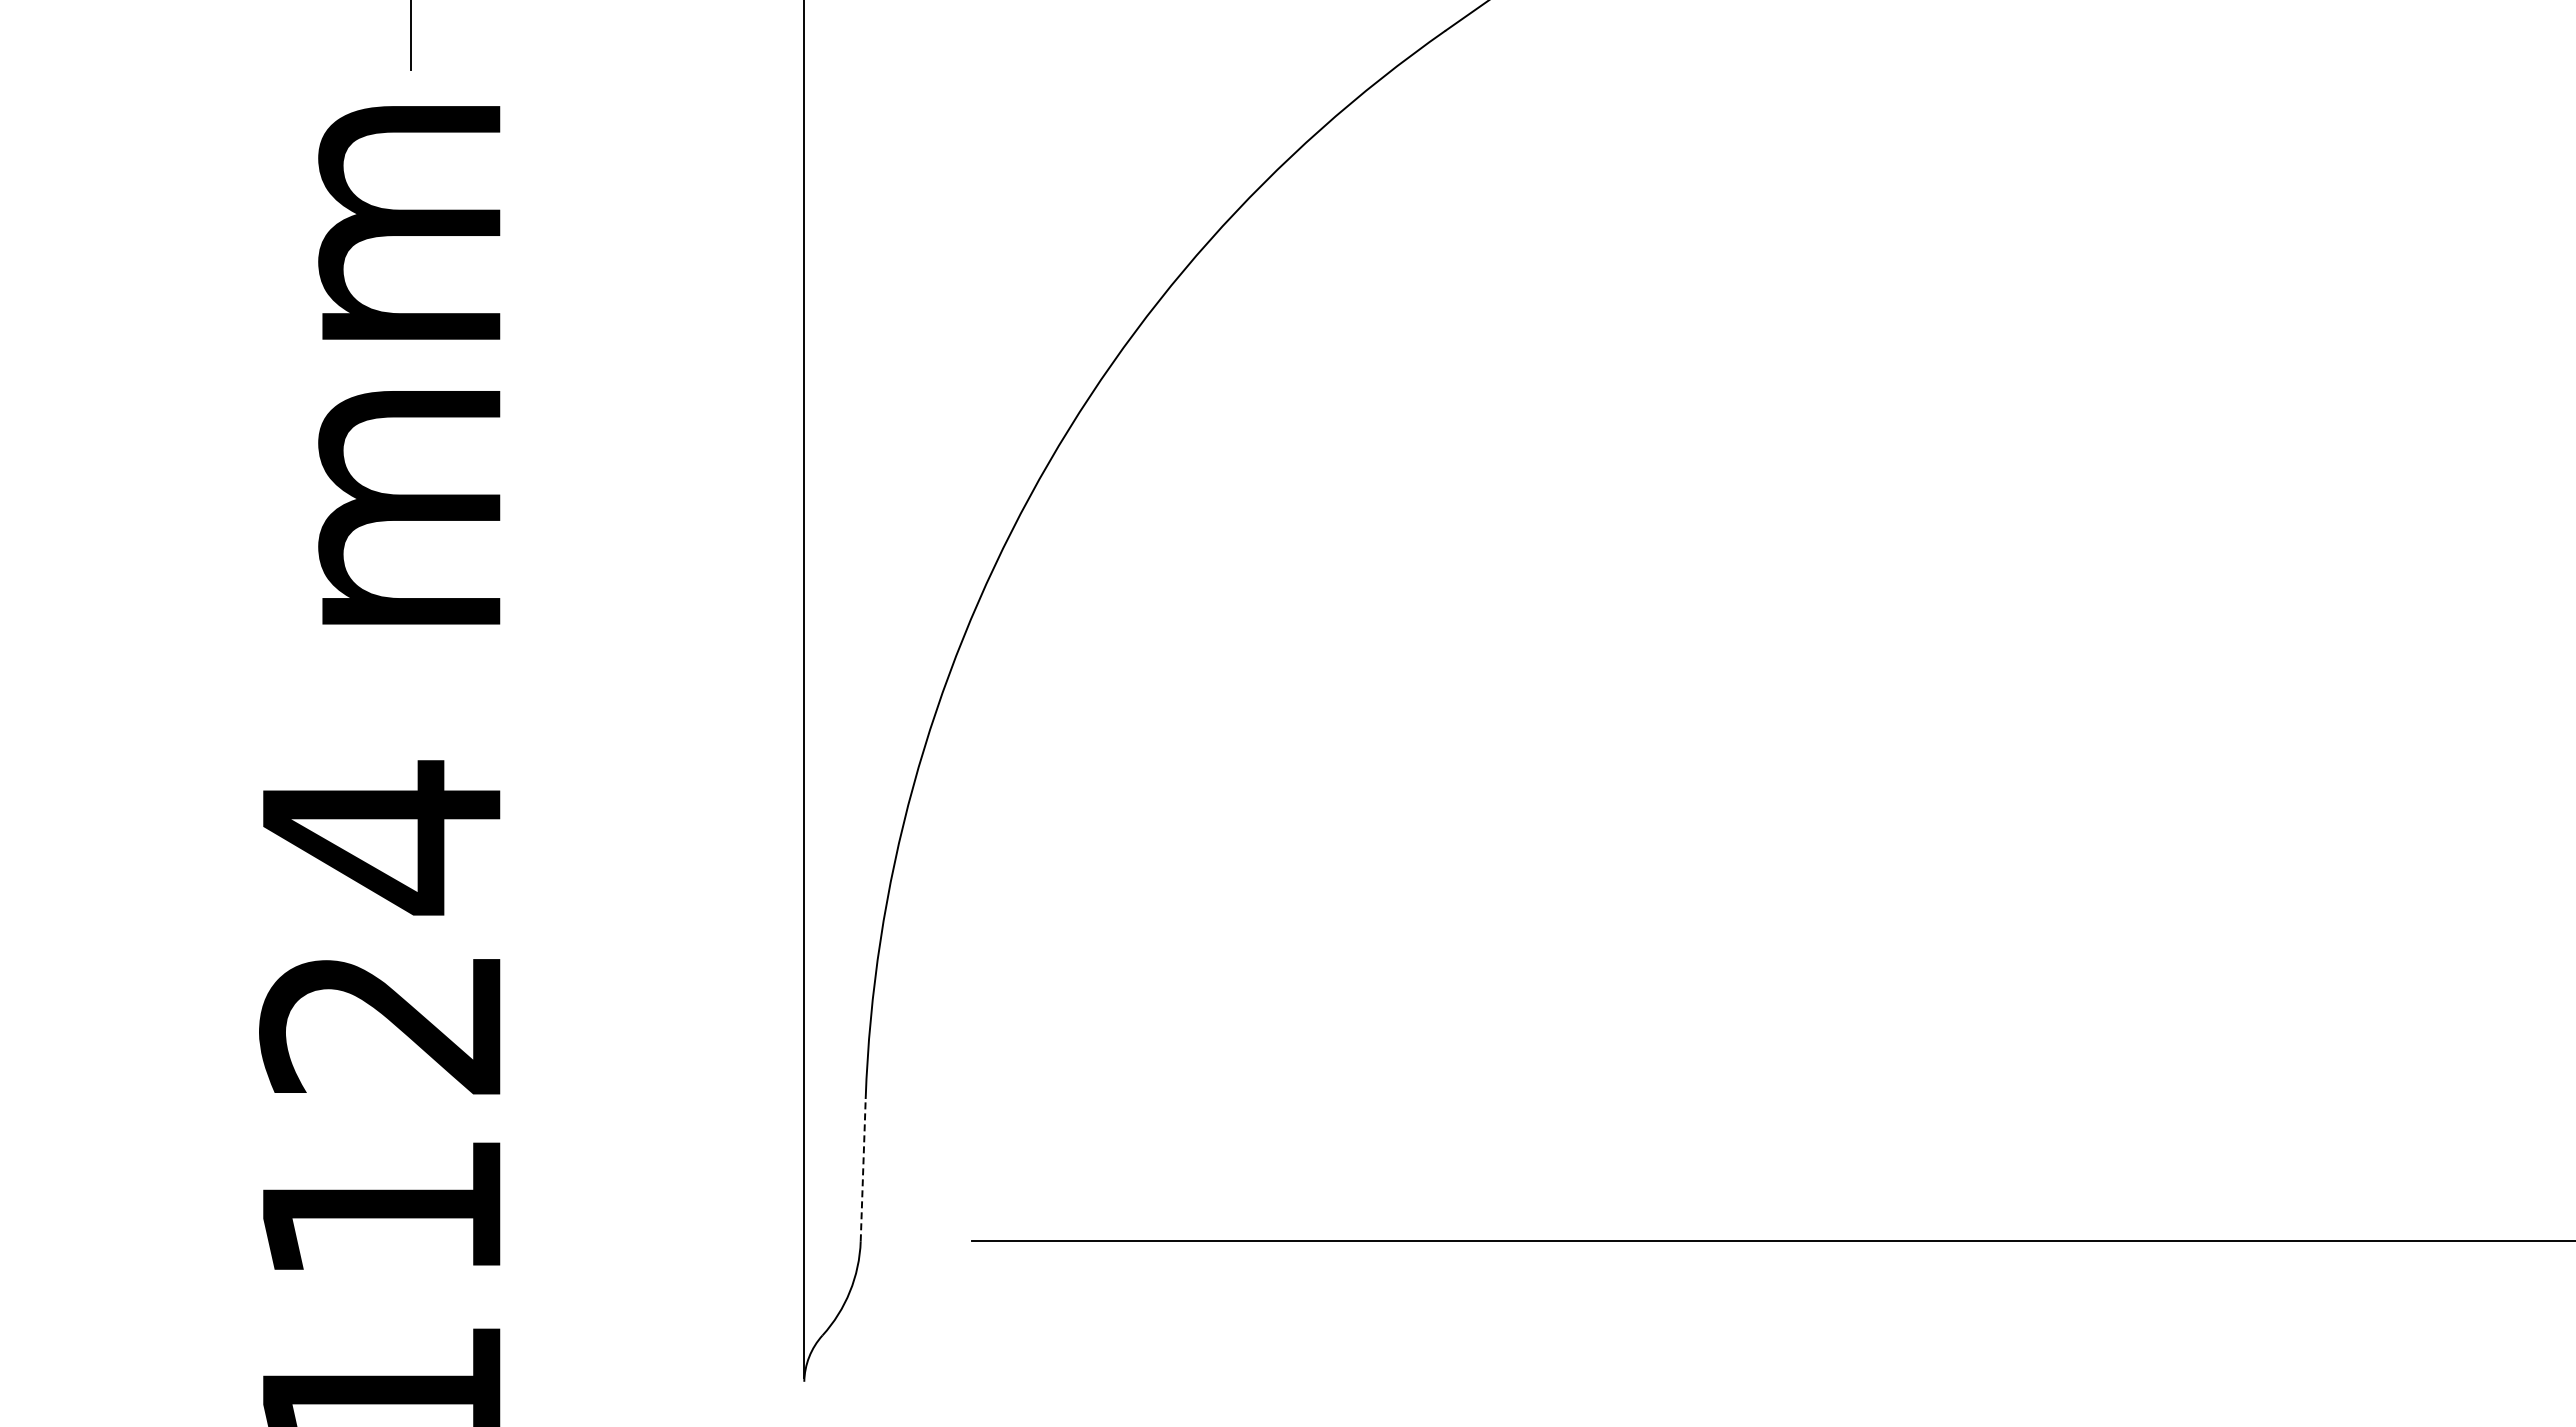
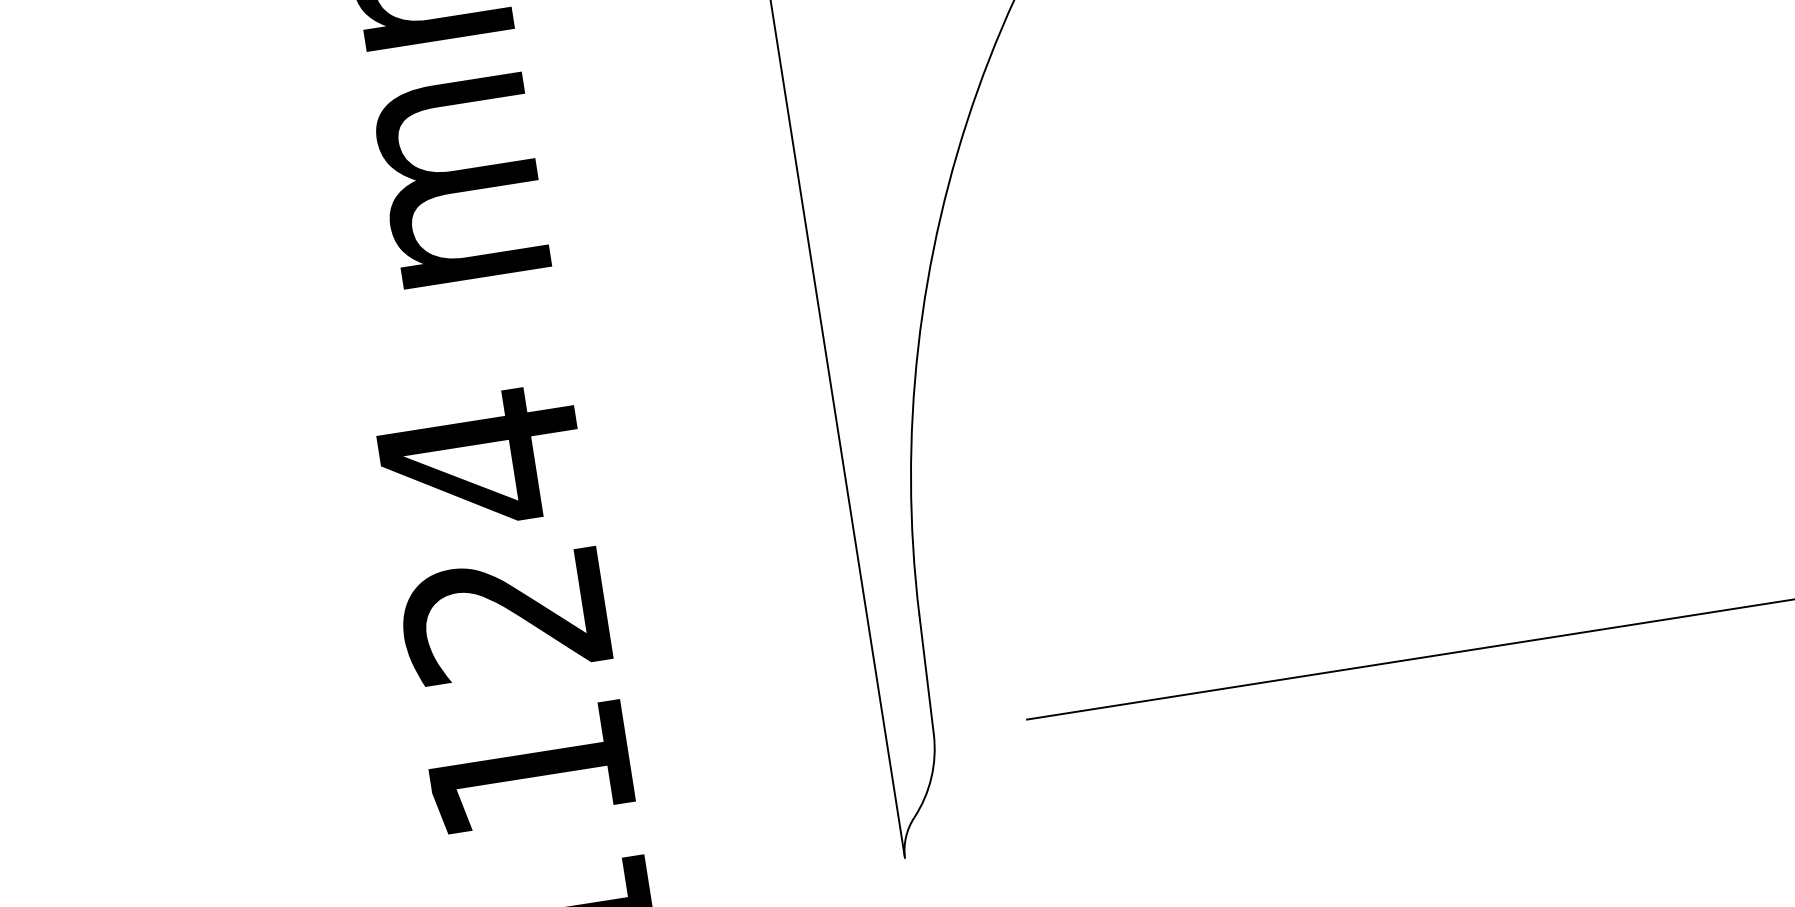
line: (863, 1169) -> (926, 673), dashed -> solid

